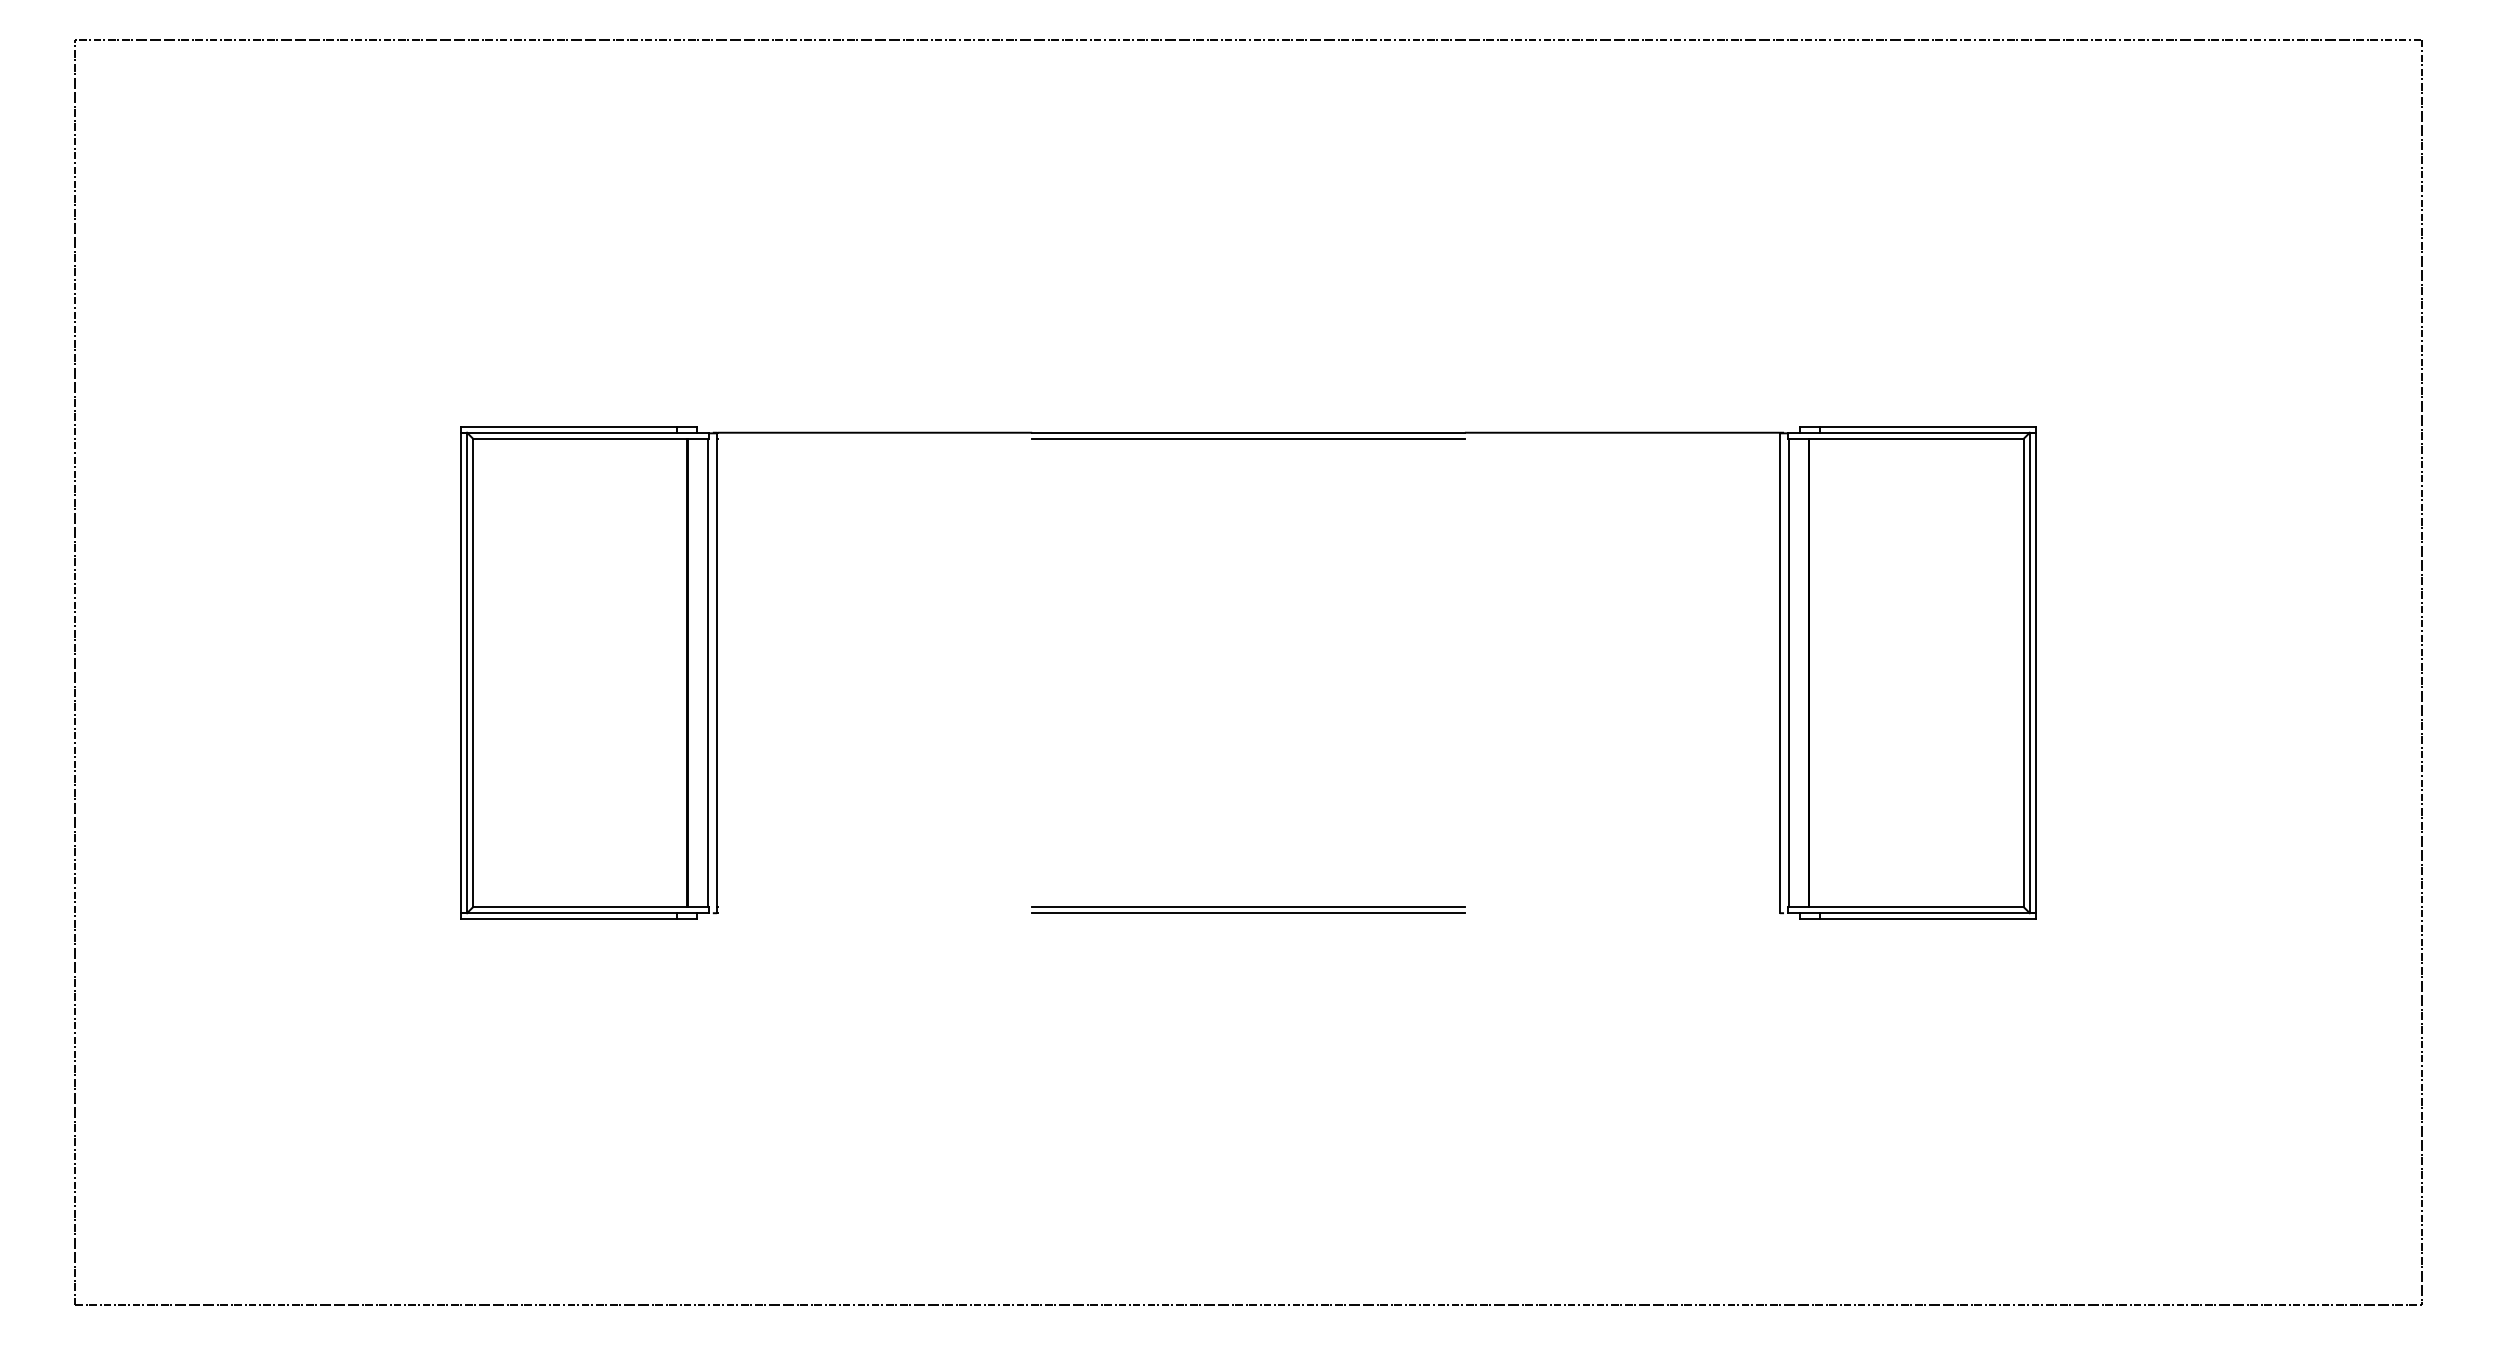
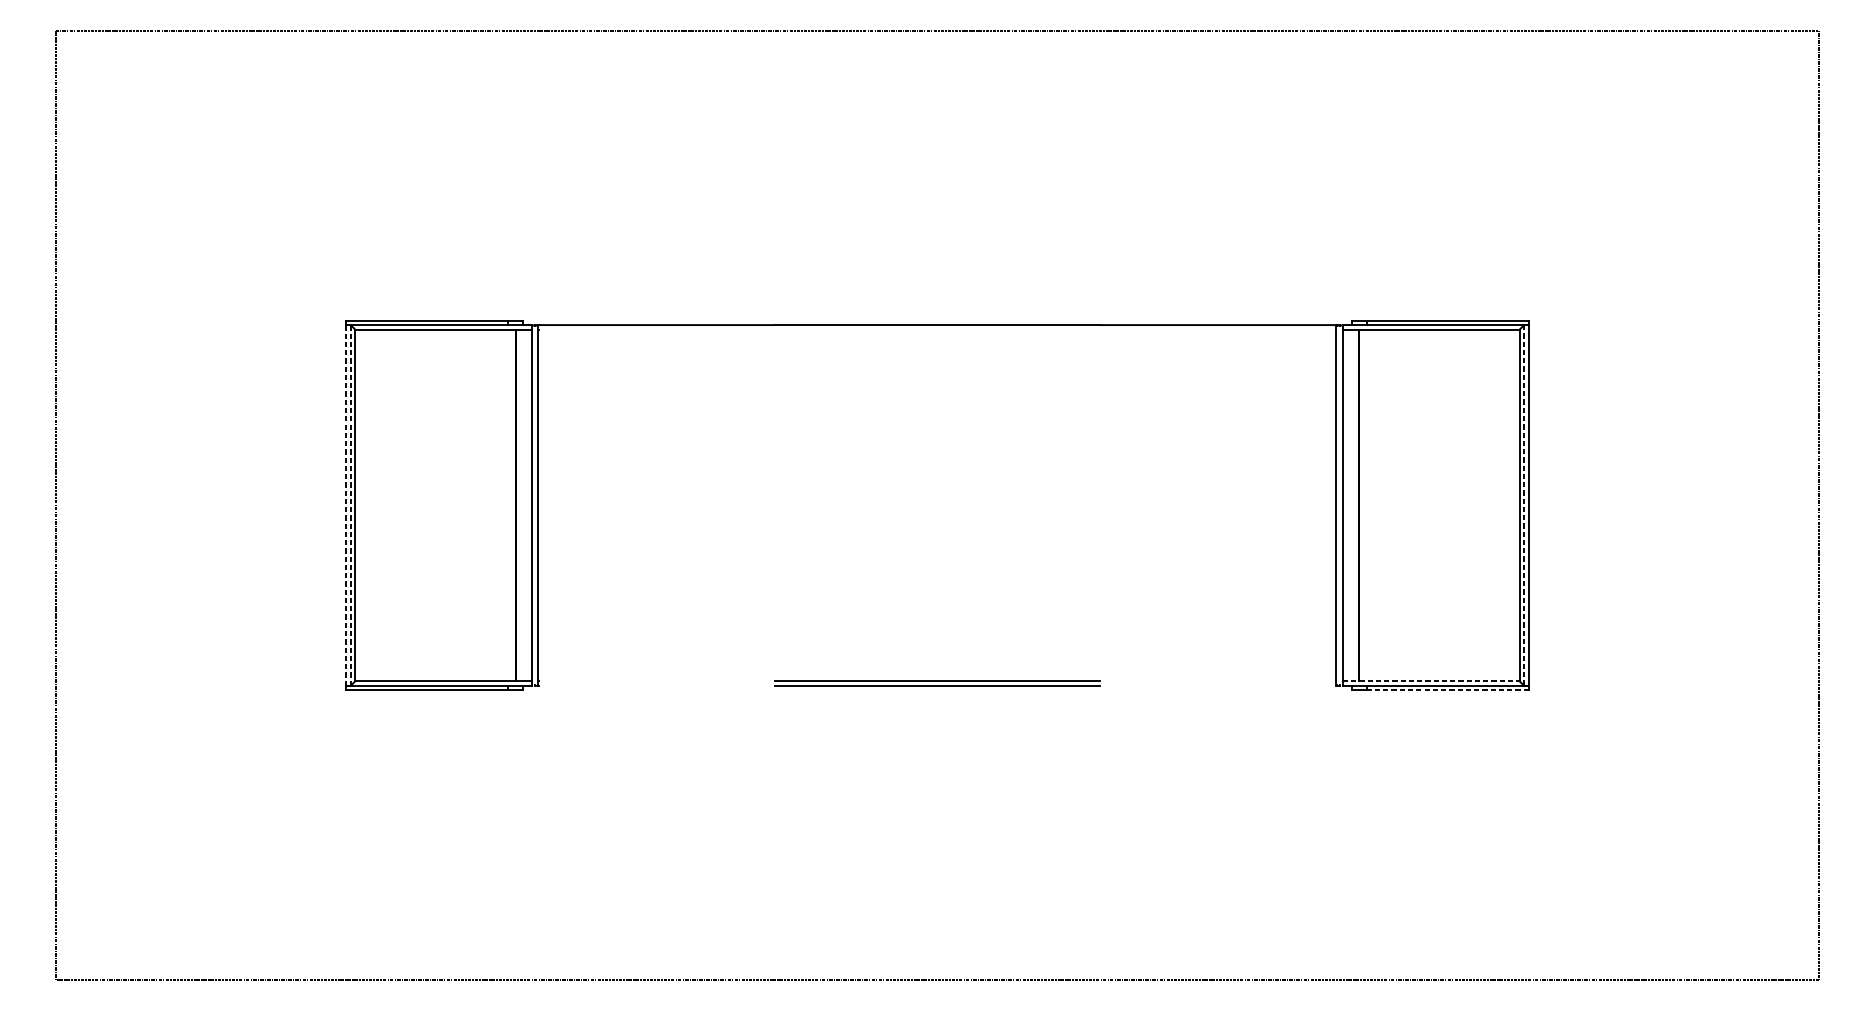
line: (1248, 438) -> (937, 329), removed
line: (461, 672) -> (346, 505), solid -> dashed
line: (467, 672) -> (351, 505), solid -> dashed
line: (2029, 672) -> (1523, 505), solid -> dashed
line: (1906, 907) -> (1431, 681), solid -> dashed
line: (1927, 919) -> (1447, 690), solid -> dashed

